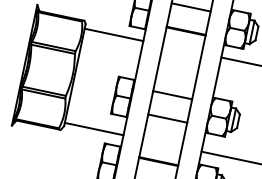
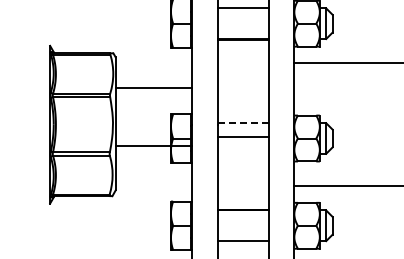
line: (113, 35) -> (153, 88), moved
line: (171, 95) -> (242, 123), solid -> dashed
line: (167, 118) -> (242, 136), moved
line: (93, 129) -> (153, 146), moved

